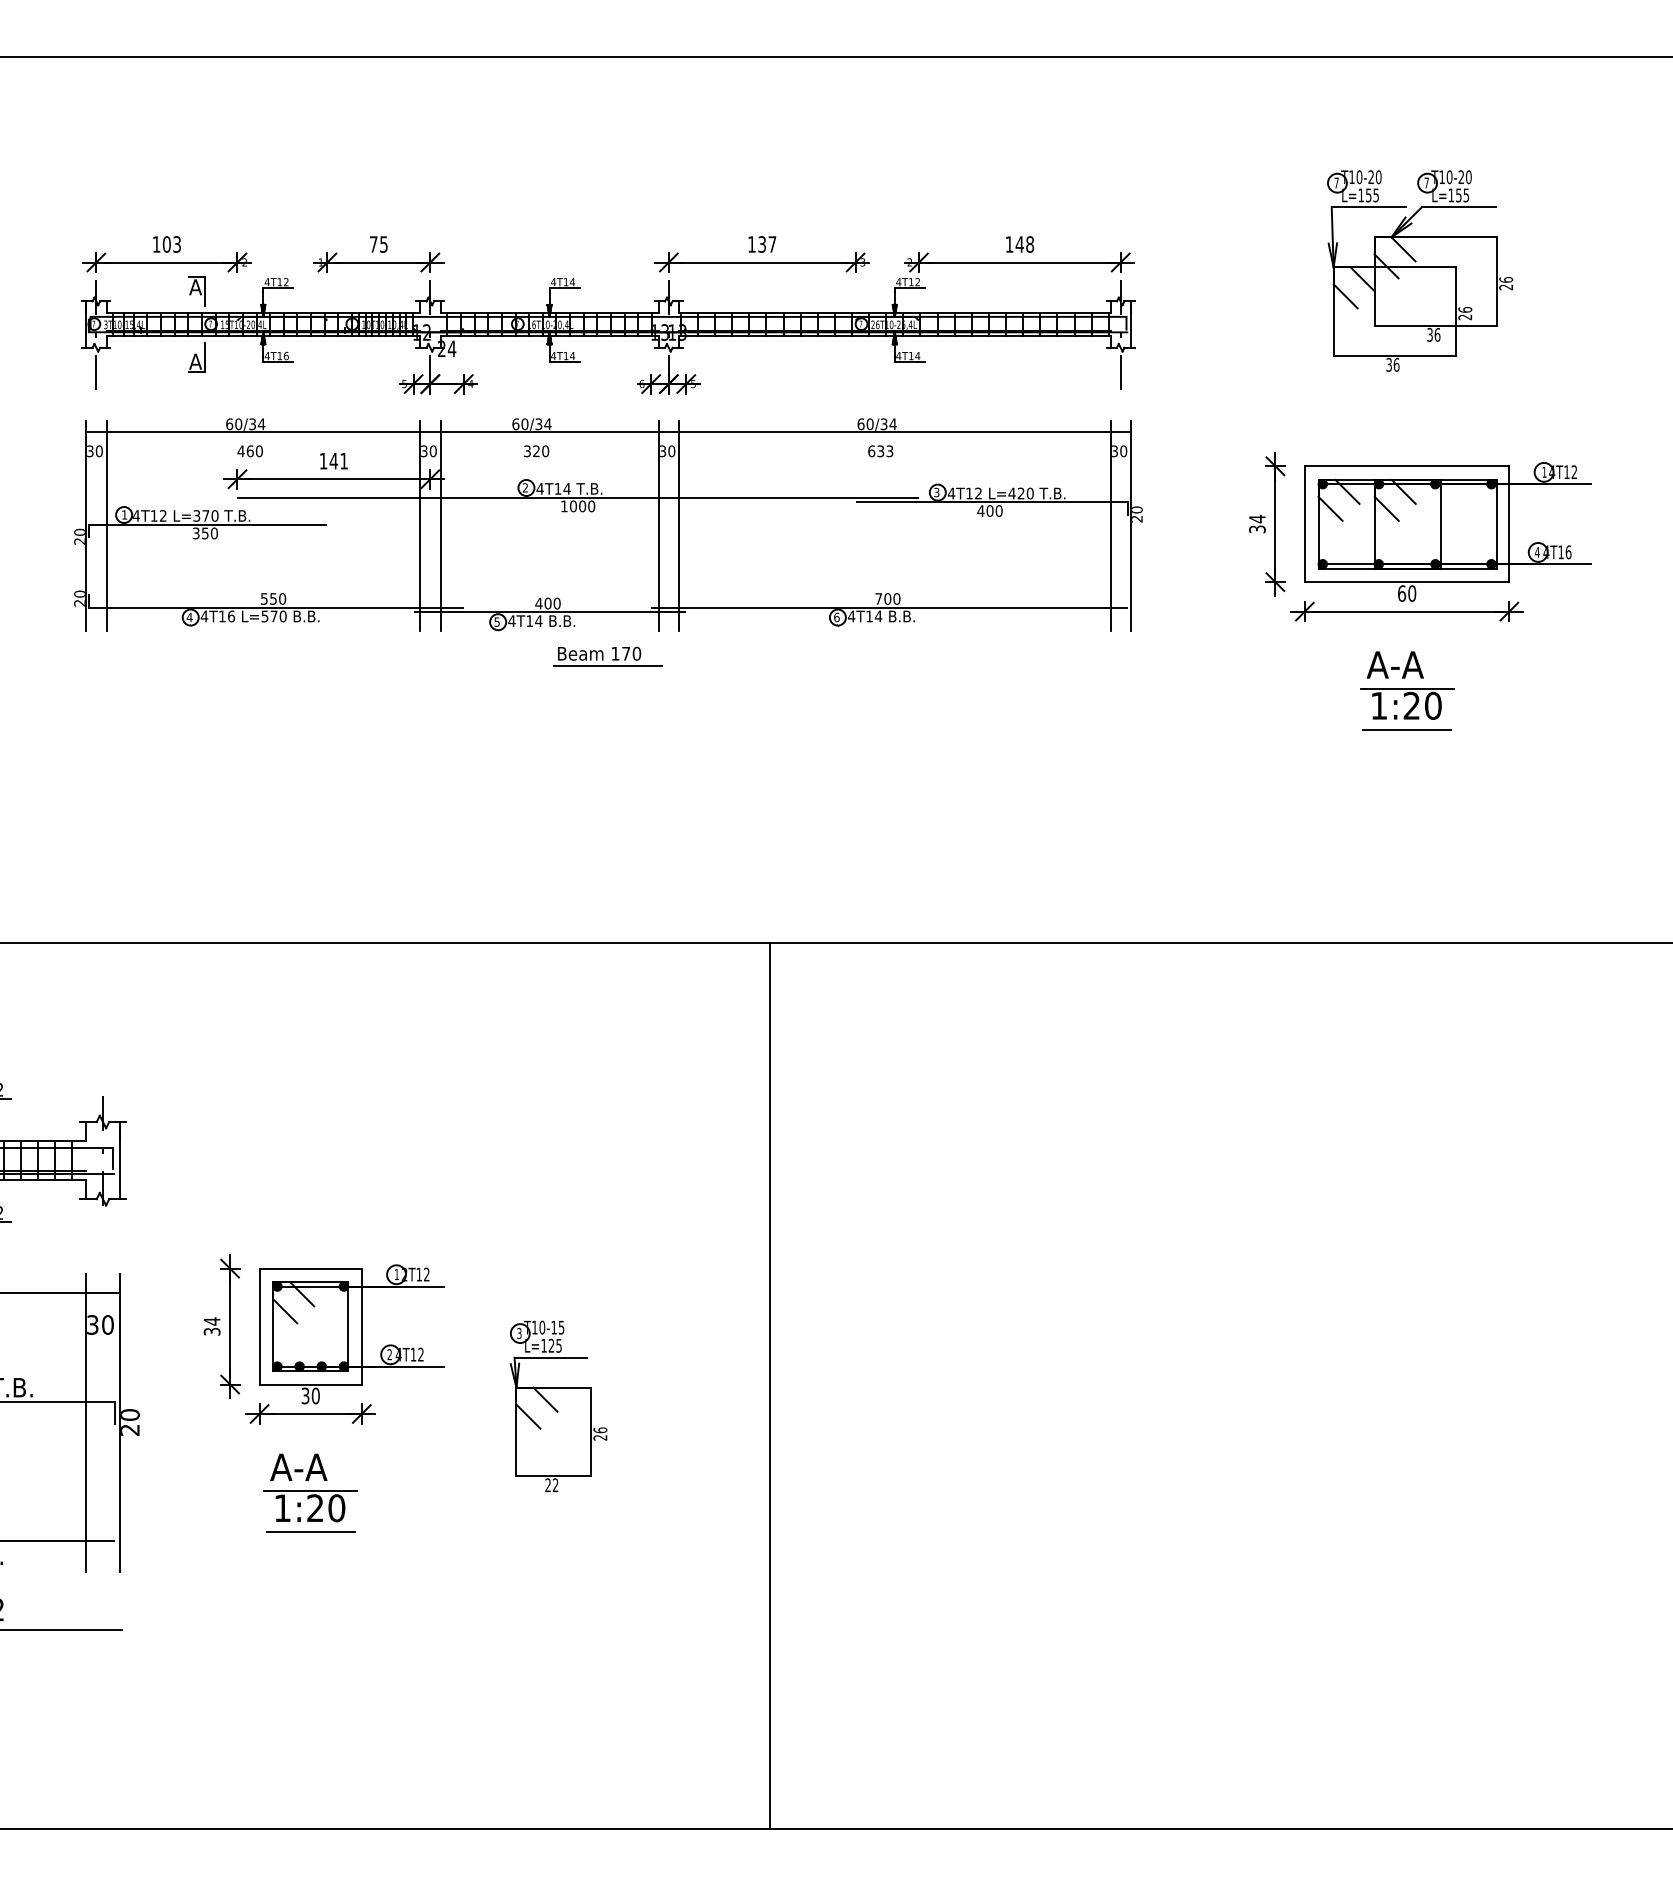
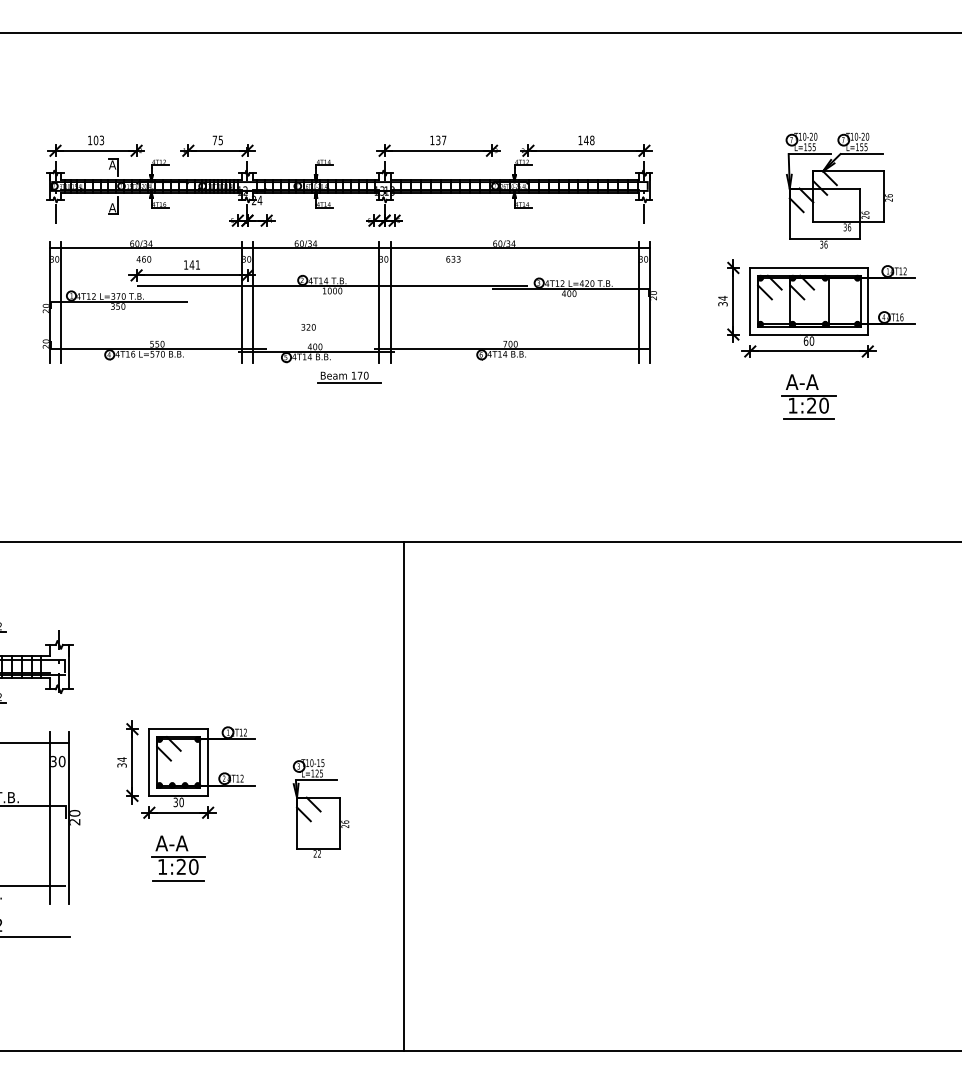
part: (1418, 270) -> (838, 190), moved
text: (536, 451) -> (308, 327), moved
text: (880, 451) -> (453, 259), moved
line: (769, 1385) -> (403, 796), moved

